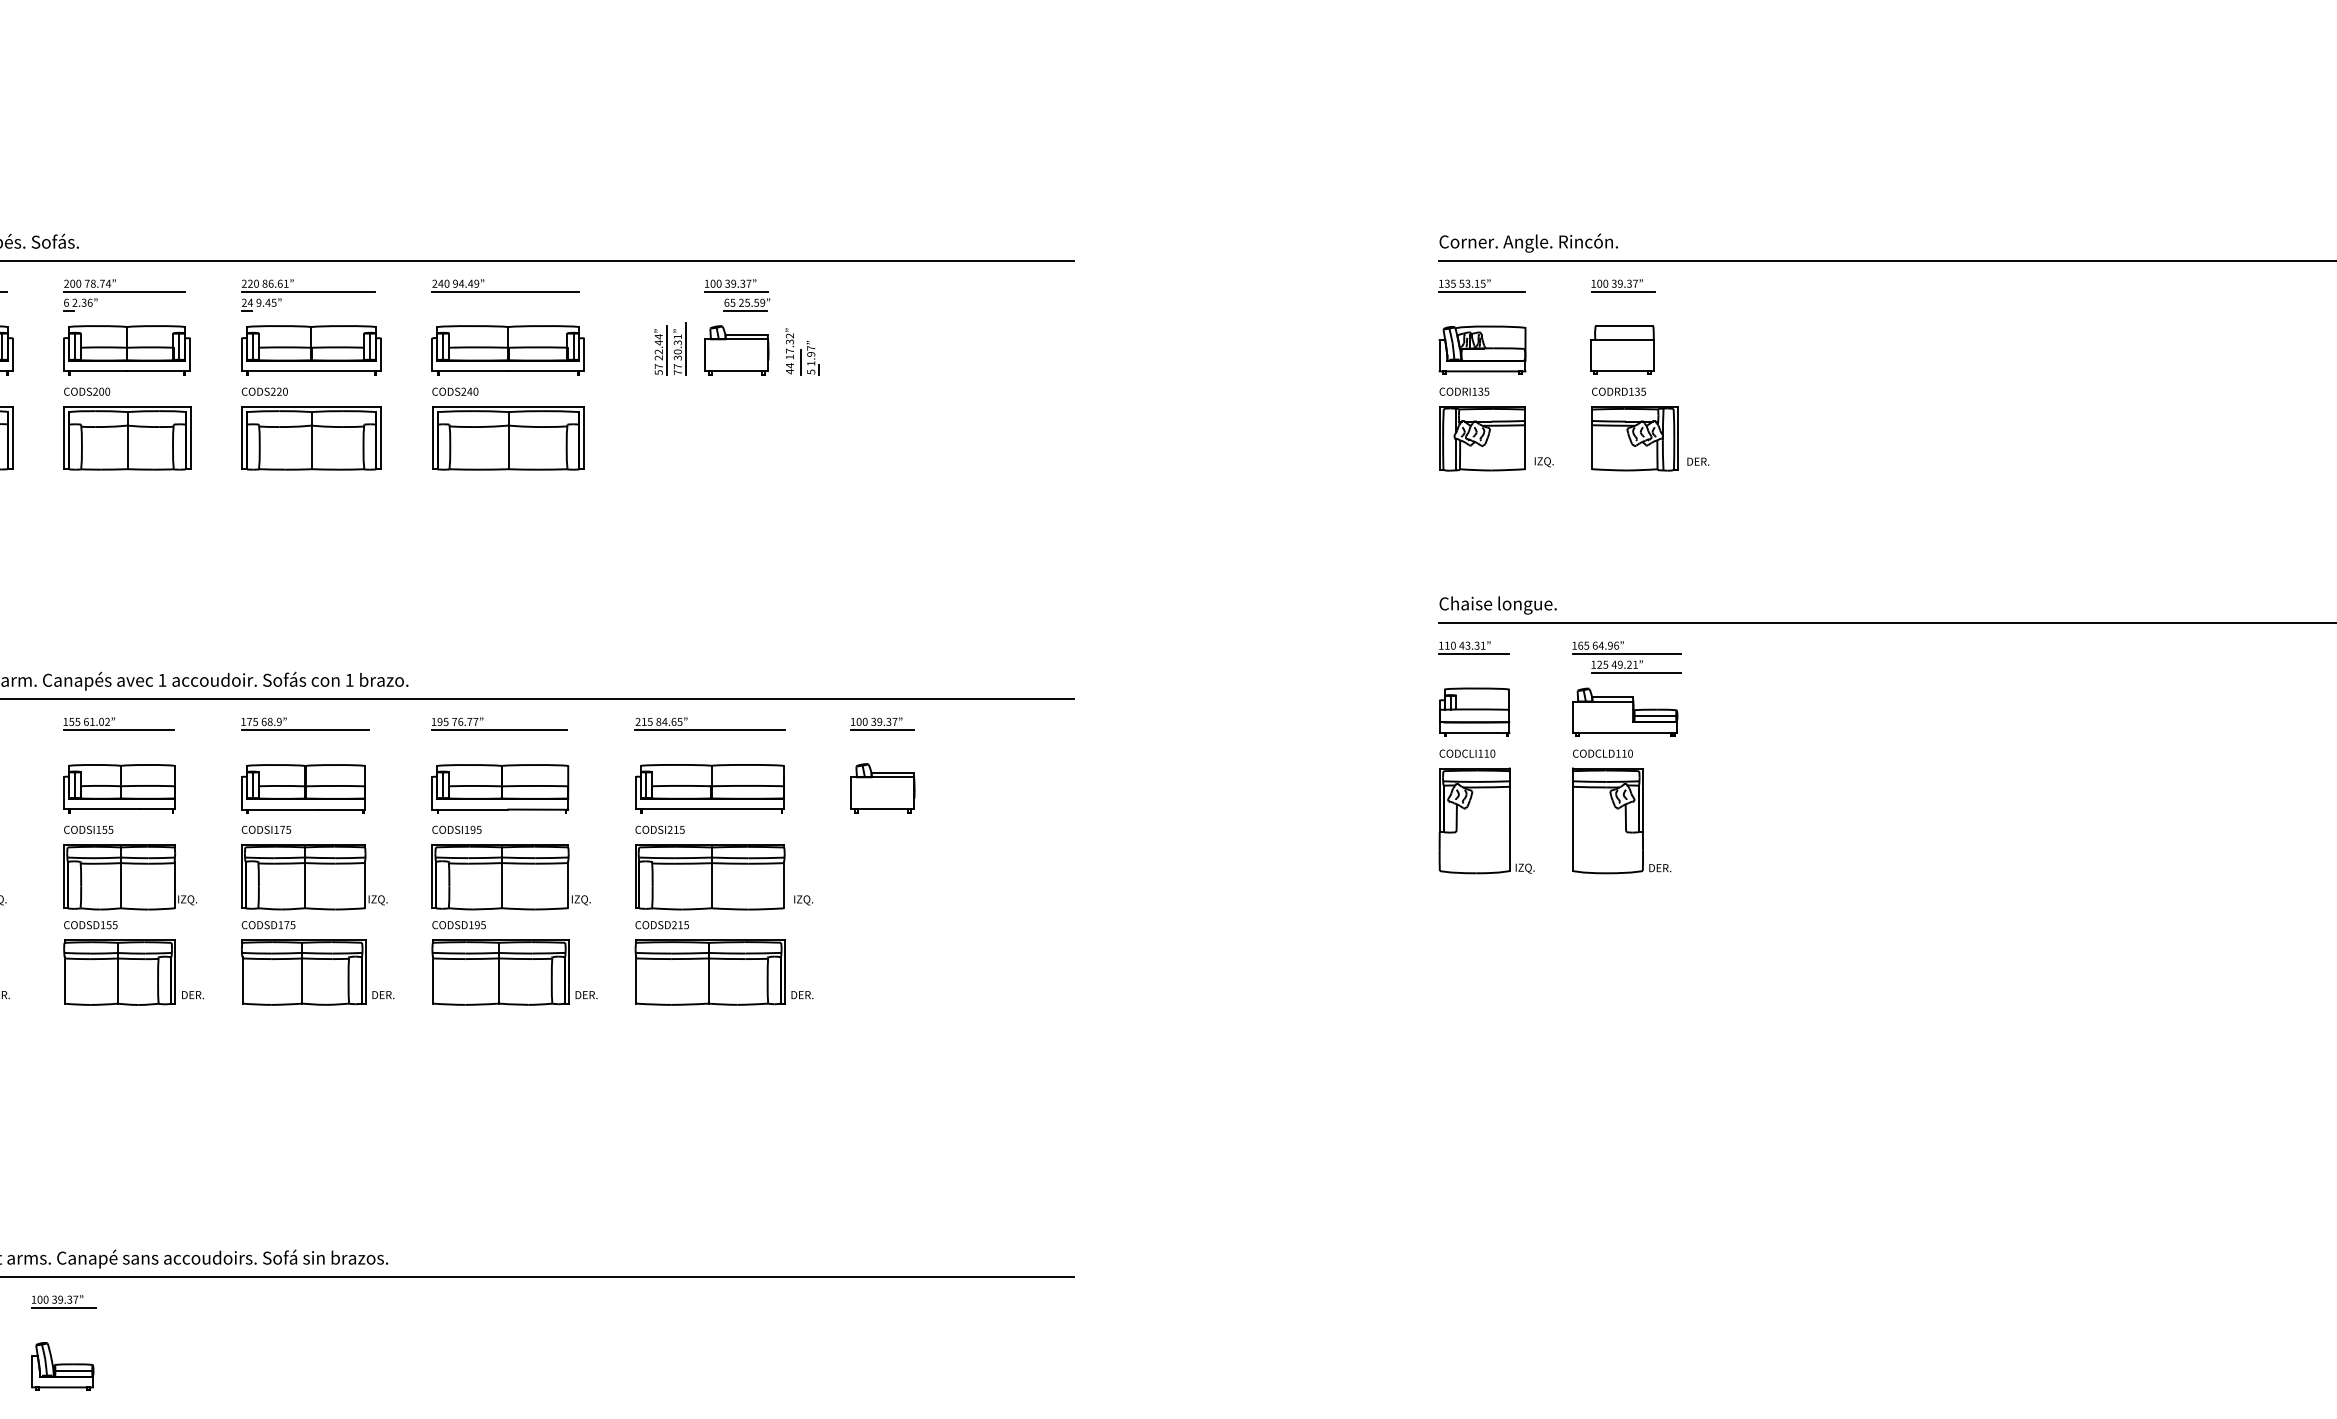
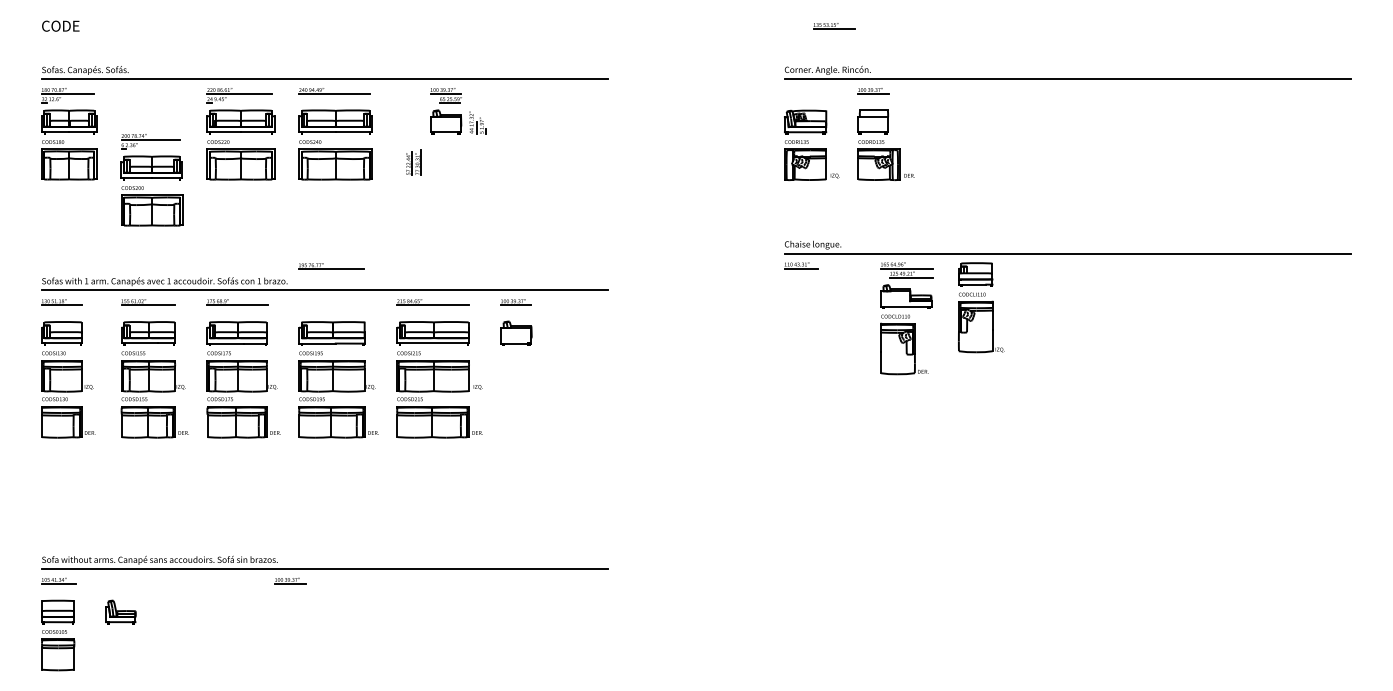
part: (1482, 286) -> (834, 26), moved
part: (669, 349) -> (413, 162), moved
part: (126, 376) -> (151, 180), moved
part: (499, 724) -> (331, 266), moved
part: (1625, 757) -> (906, 318), moved
part: (1486, 780) -> (981, 307), moved
part: (63, 1300) -> (290, 580), moved

